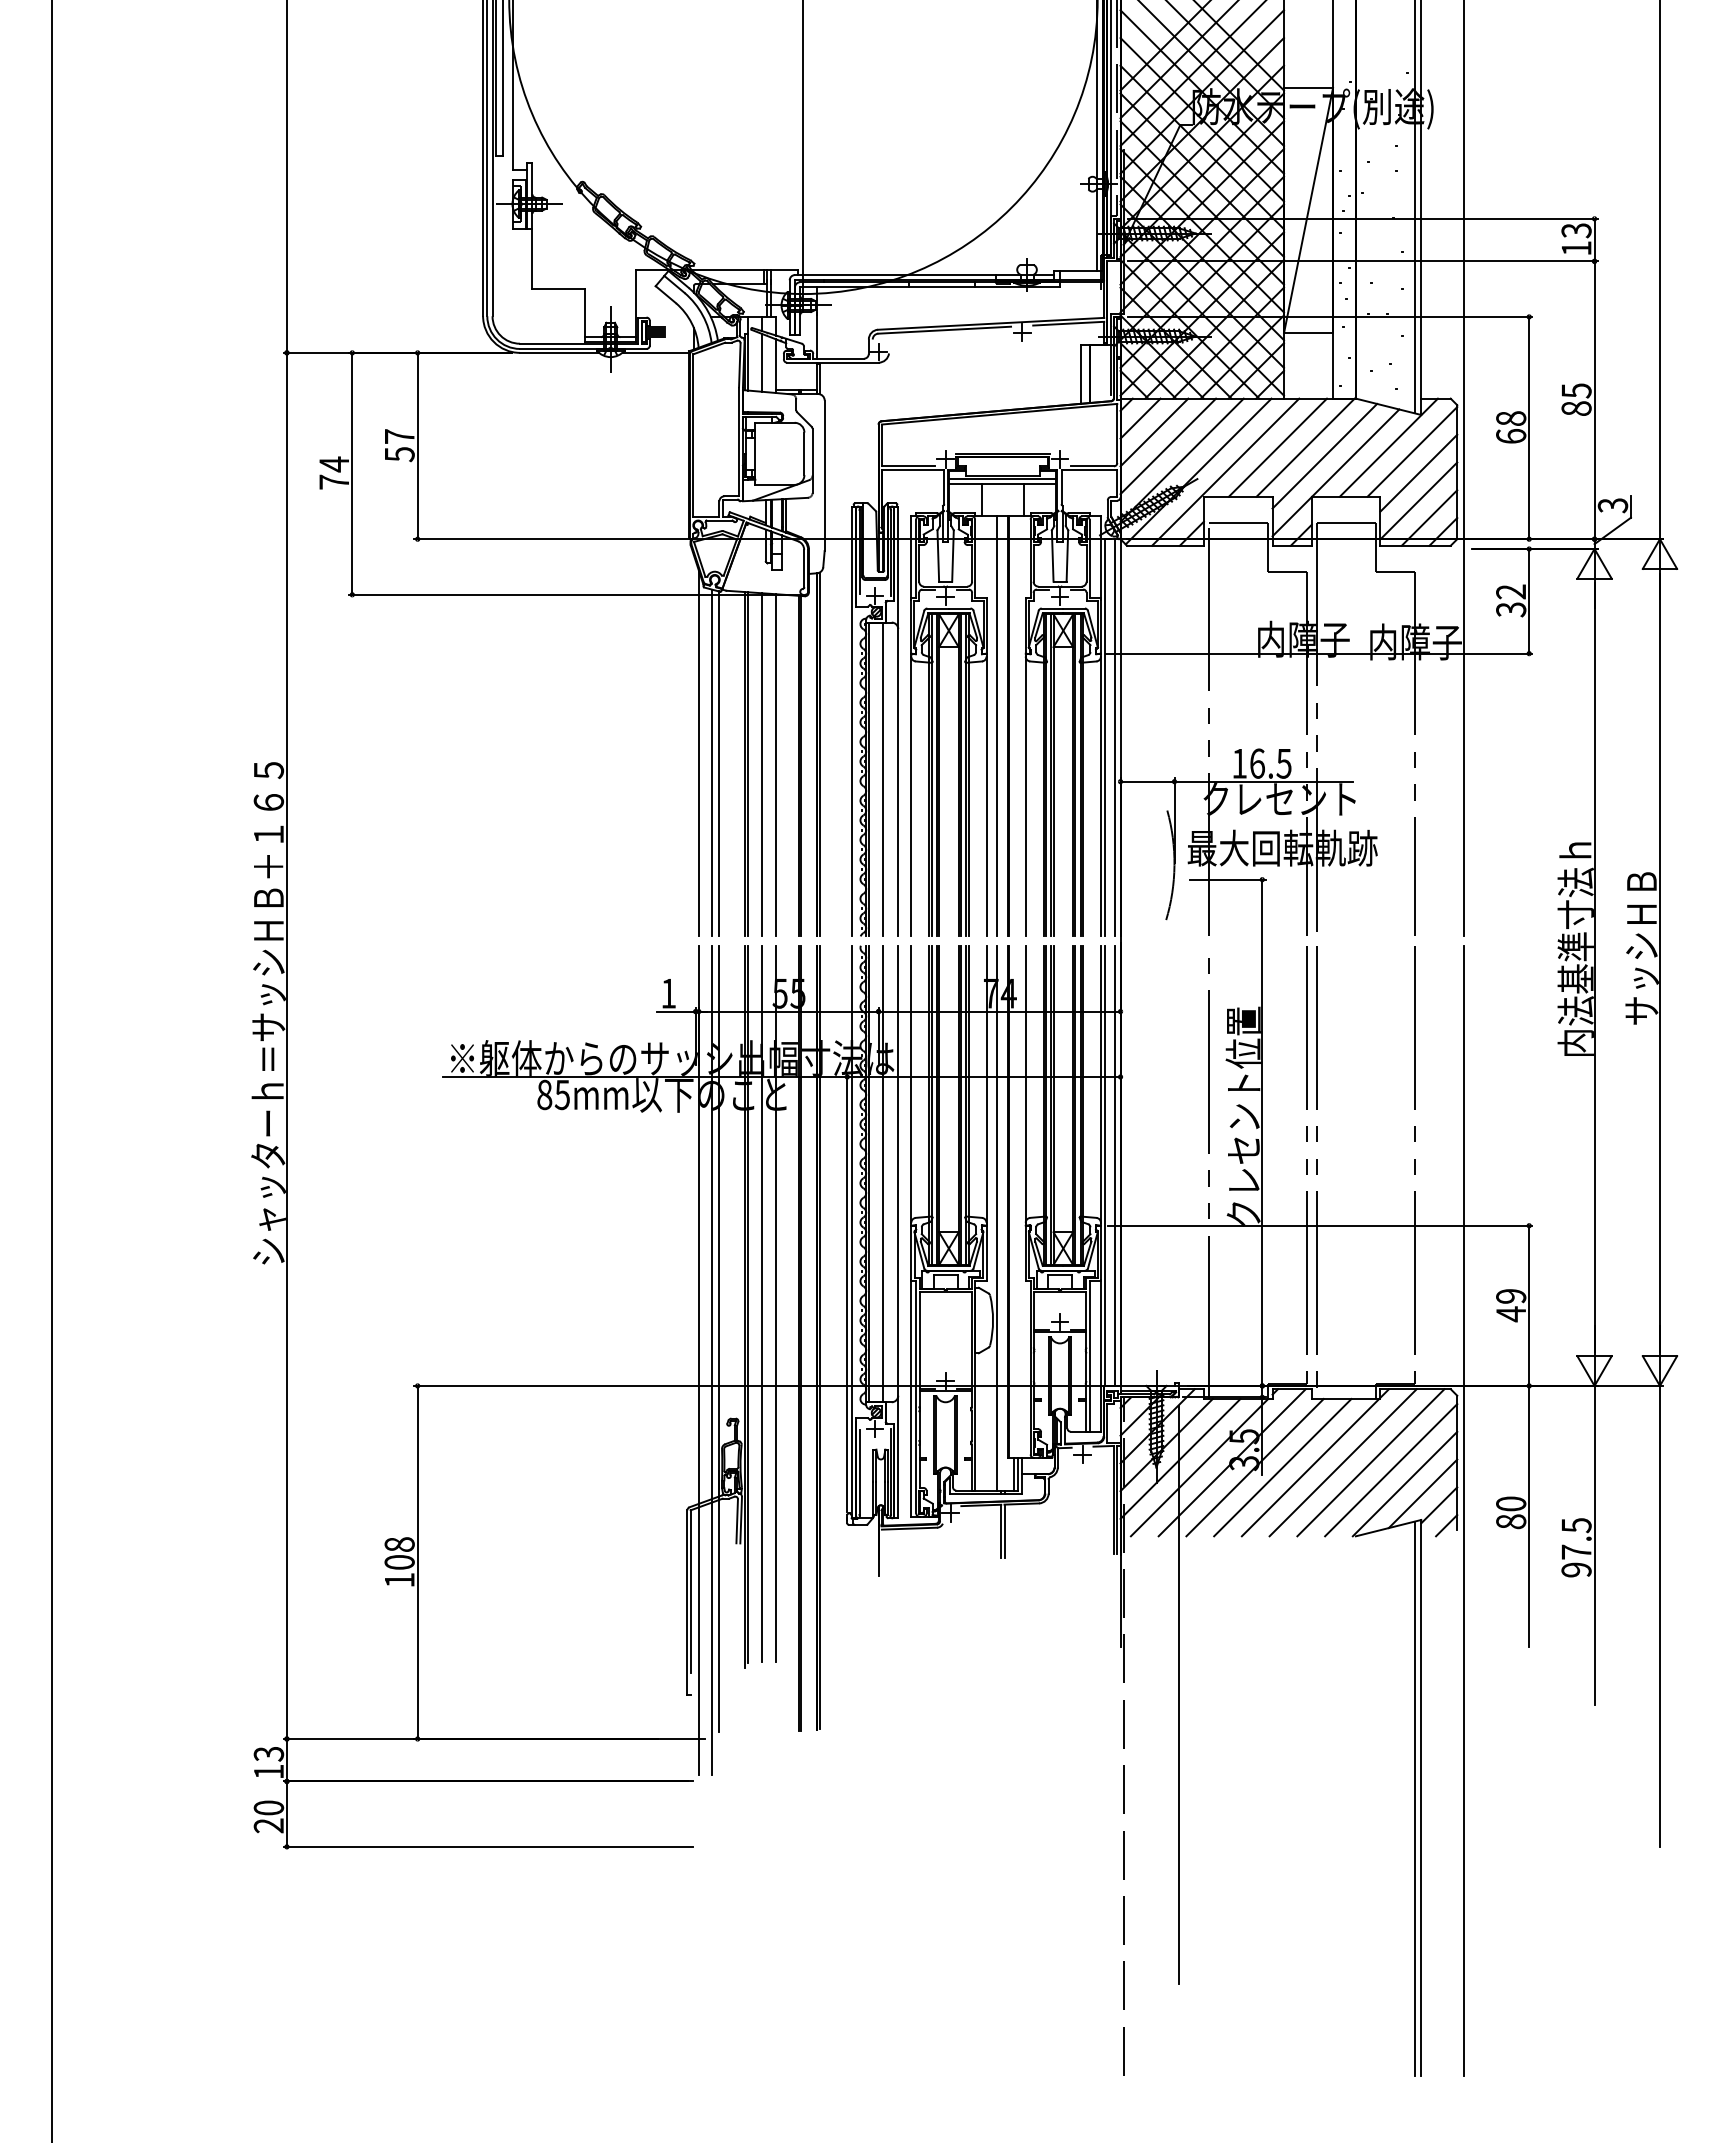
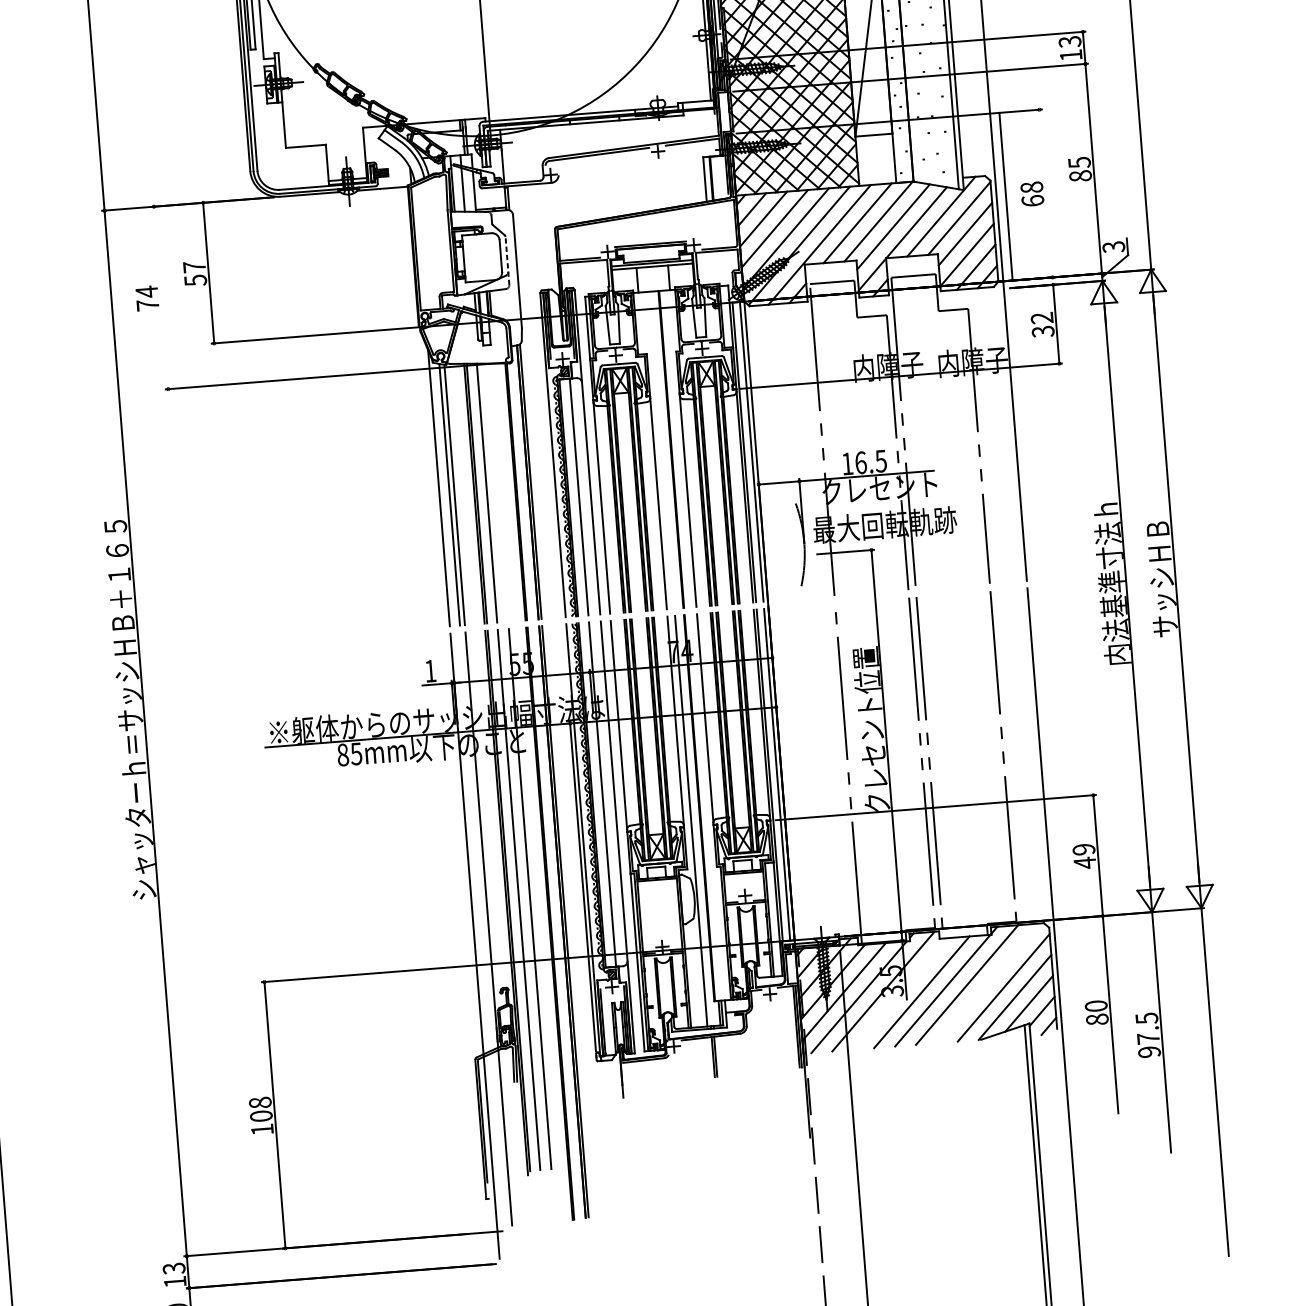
line: (1529, 427) -> (1006, 196), moved
line: (812, 461) -> (507, 261), solid -> dashed
line: (352, 473) -> (161, 297), removed
line: (996, 726) -> (661, 450), removed
line: (776, 765) -> (498, 492), removed
line: (712, 1360) -> (485, 945), removed
line: (1370, 1462) -> (987, 983), removed
line: (1254, 1467) -> (900, 993), removed

